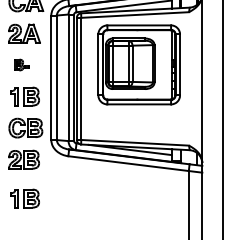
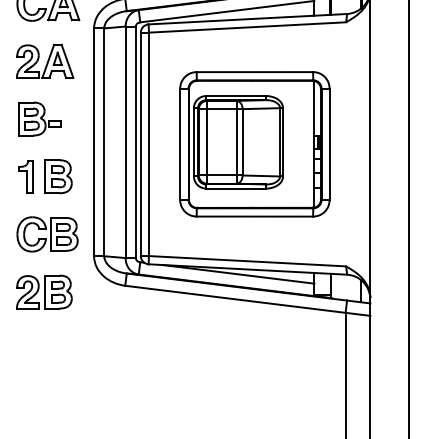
part: (21, 64) -> (39, 117), size x1.67
part: (138, 64) -> (253, 143), moved
part: (24, 198) -> (45, 363), removed

